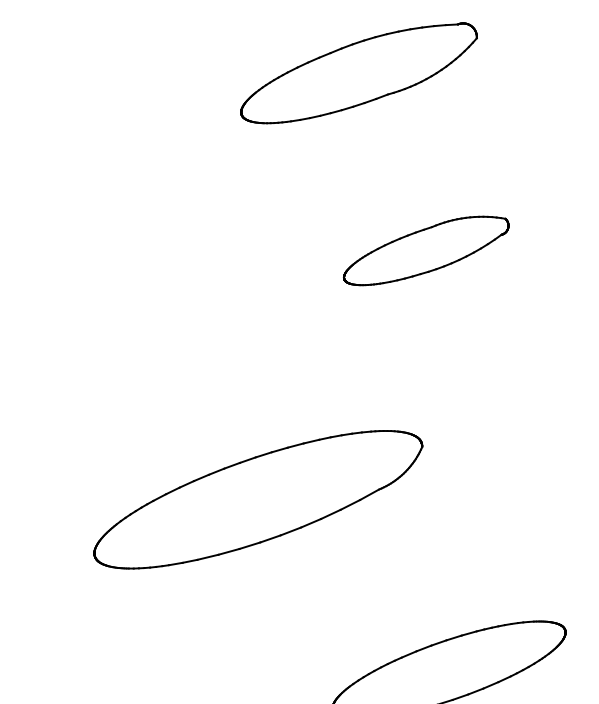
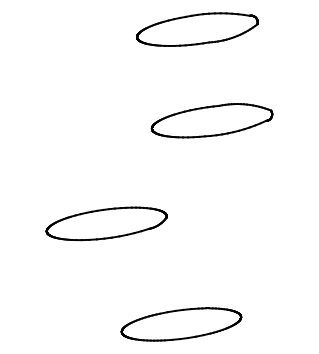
part: (424, 249) -> (211, 120), size x1.43
part: (257, 499) -> (106, 223), size x0.71

